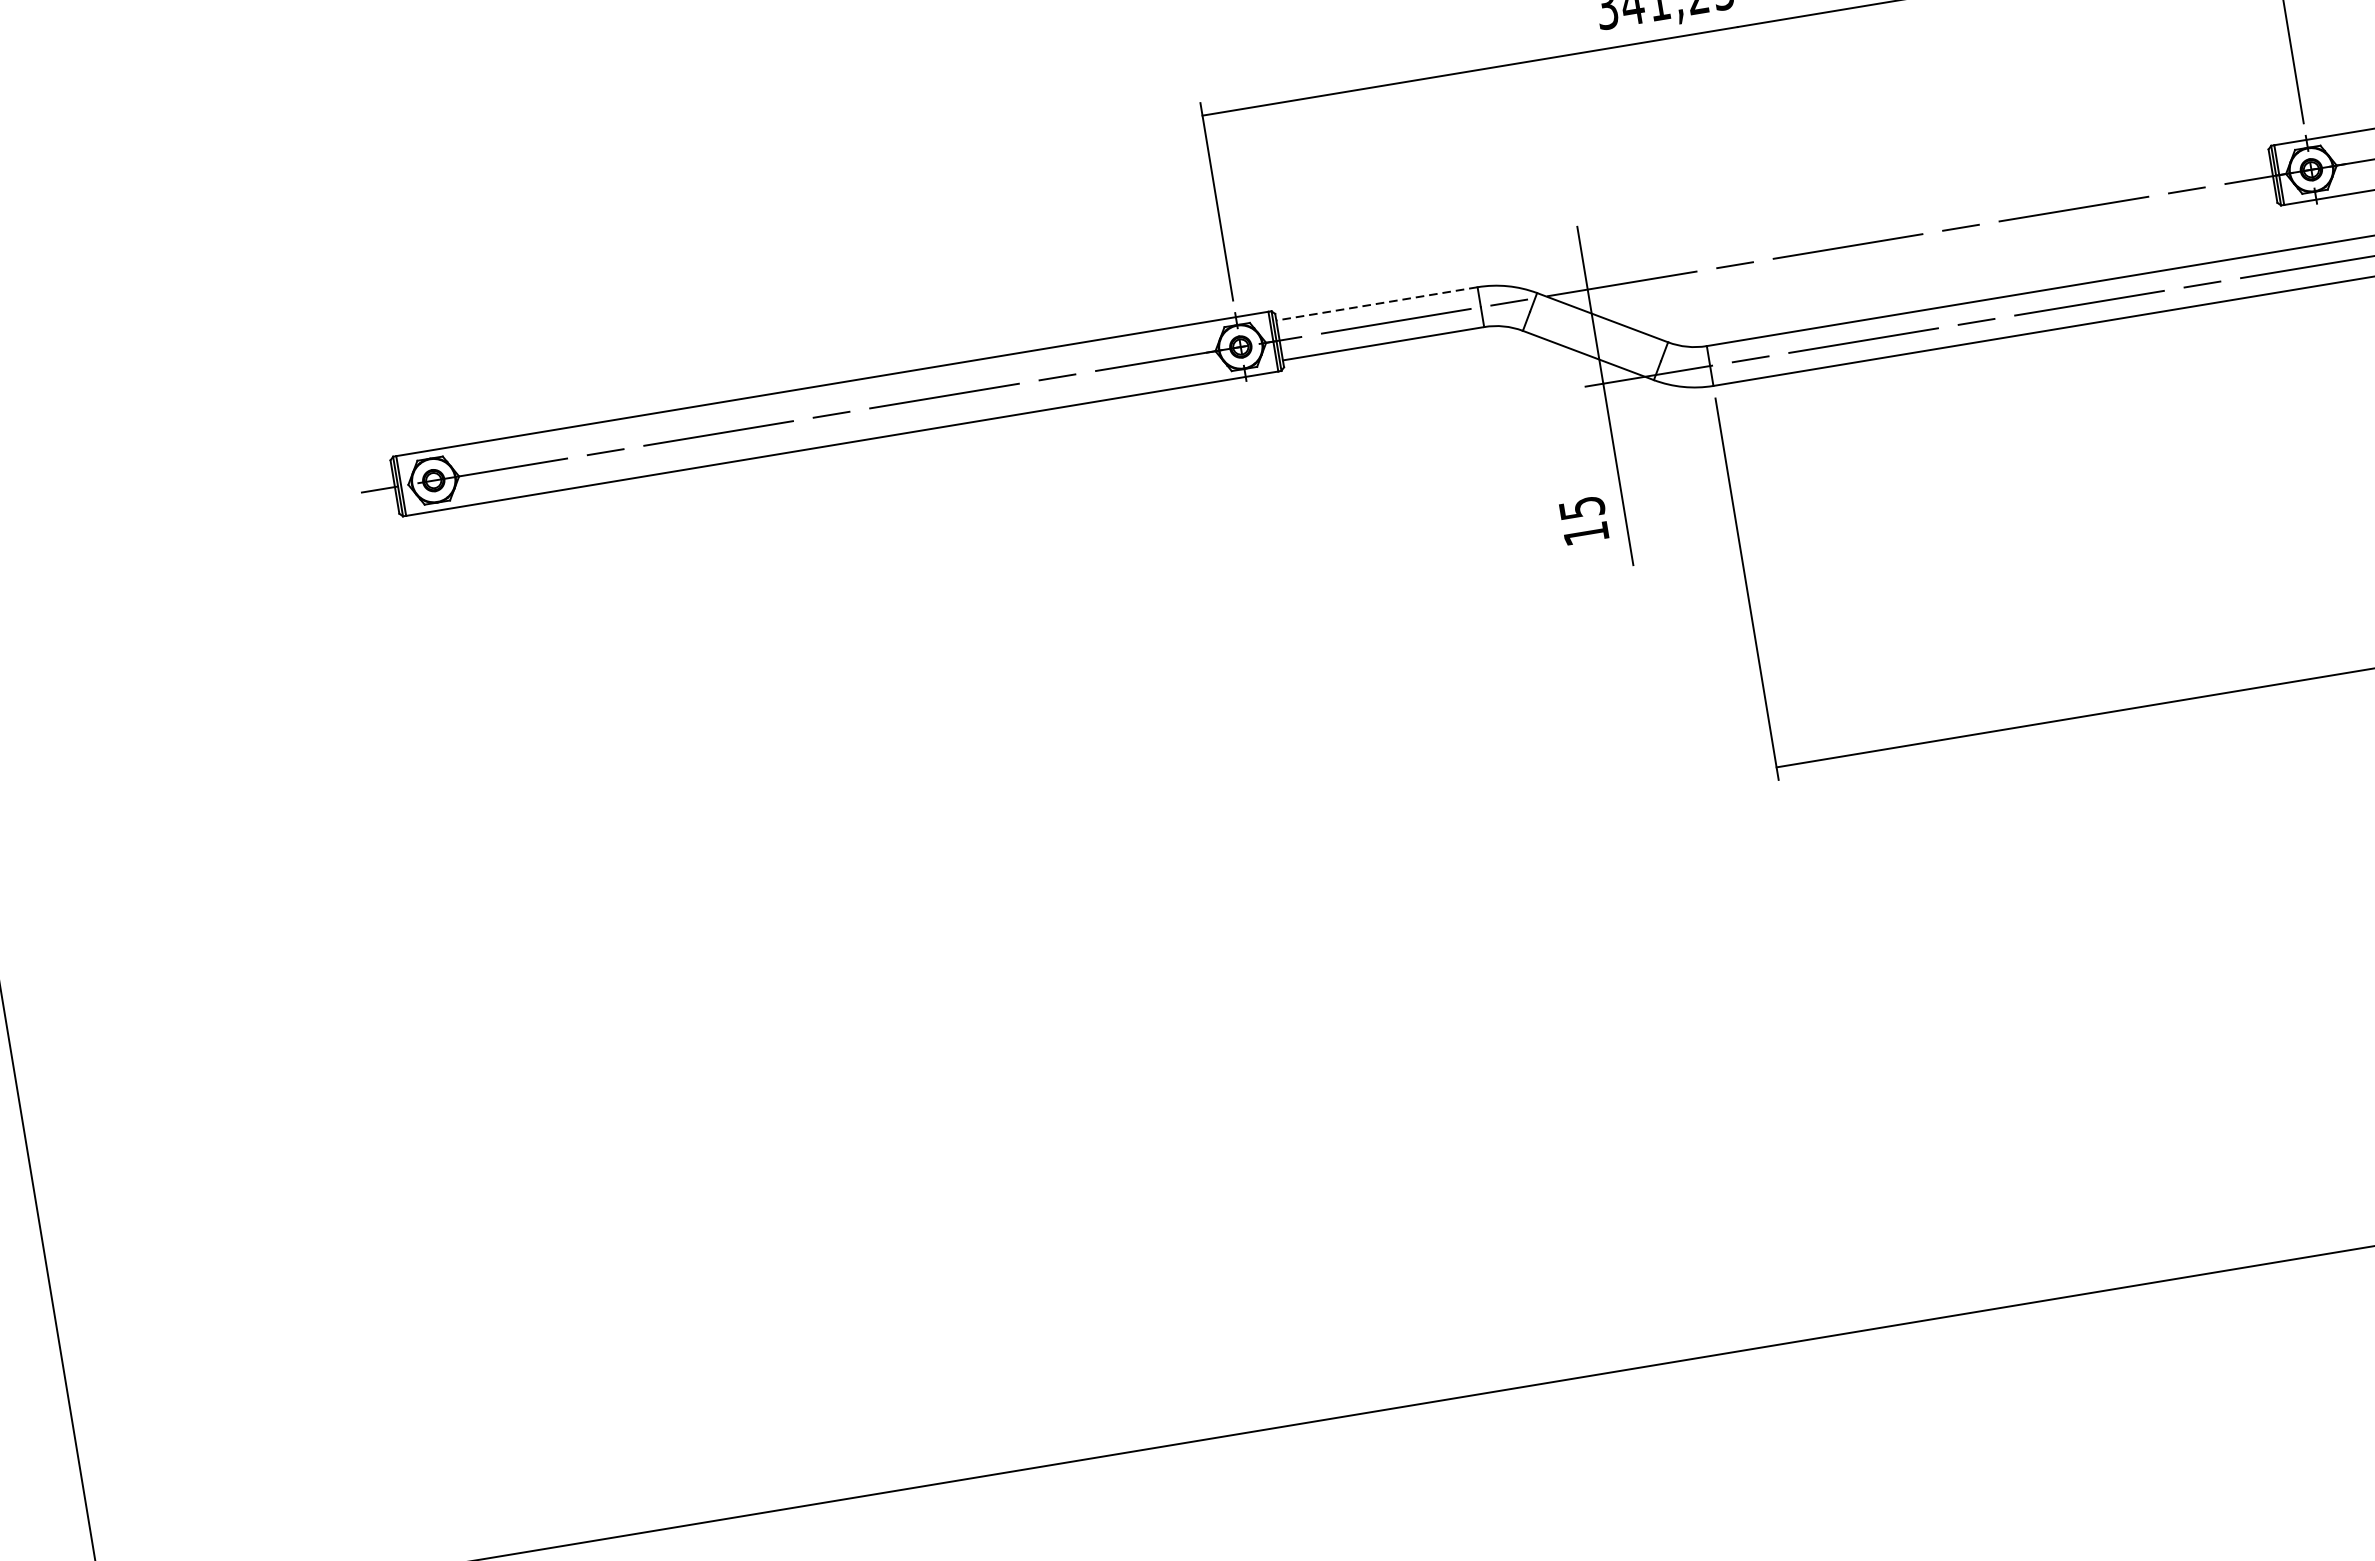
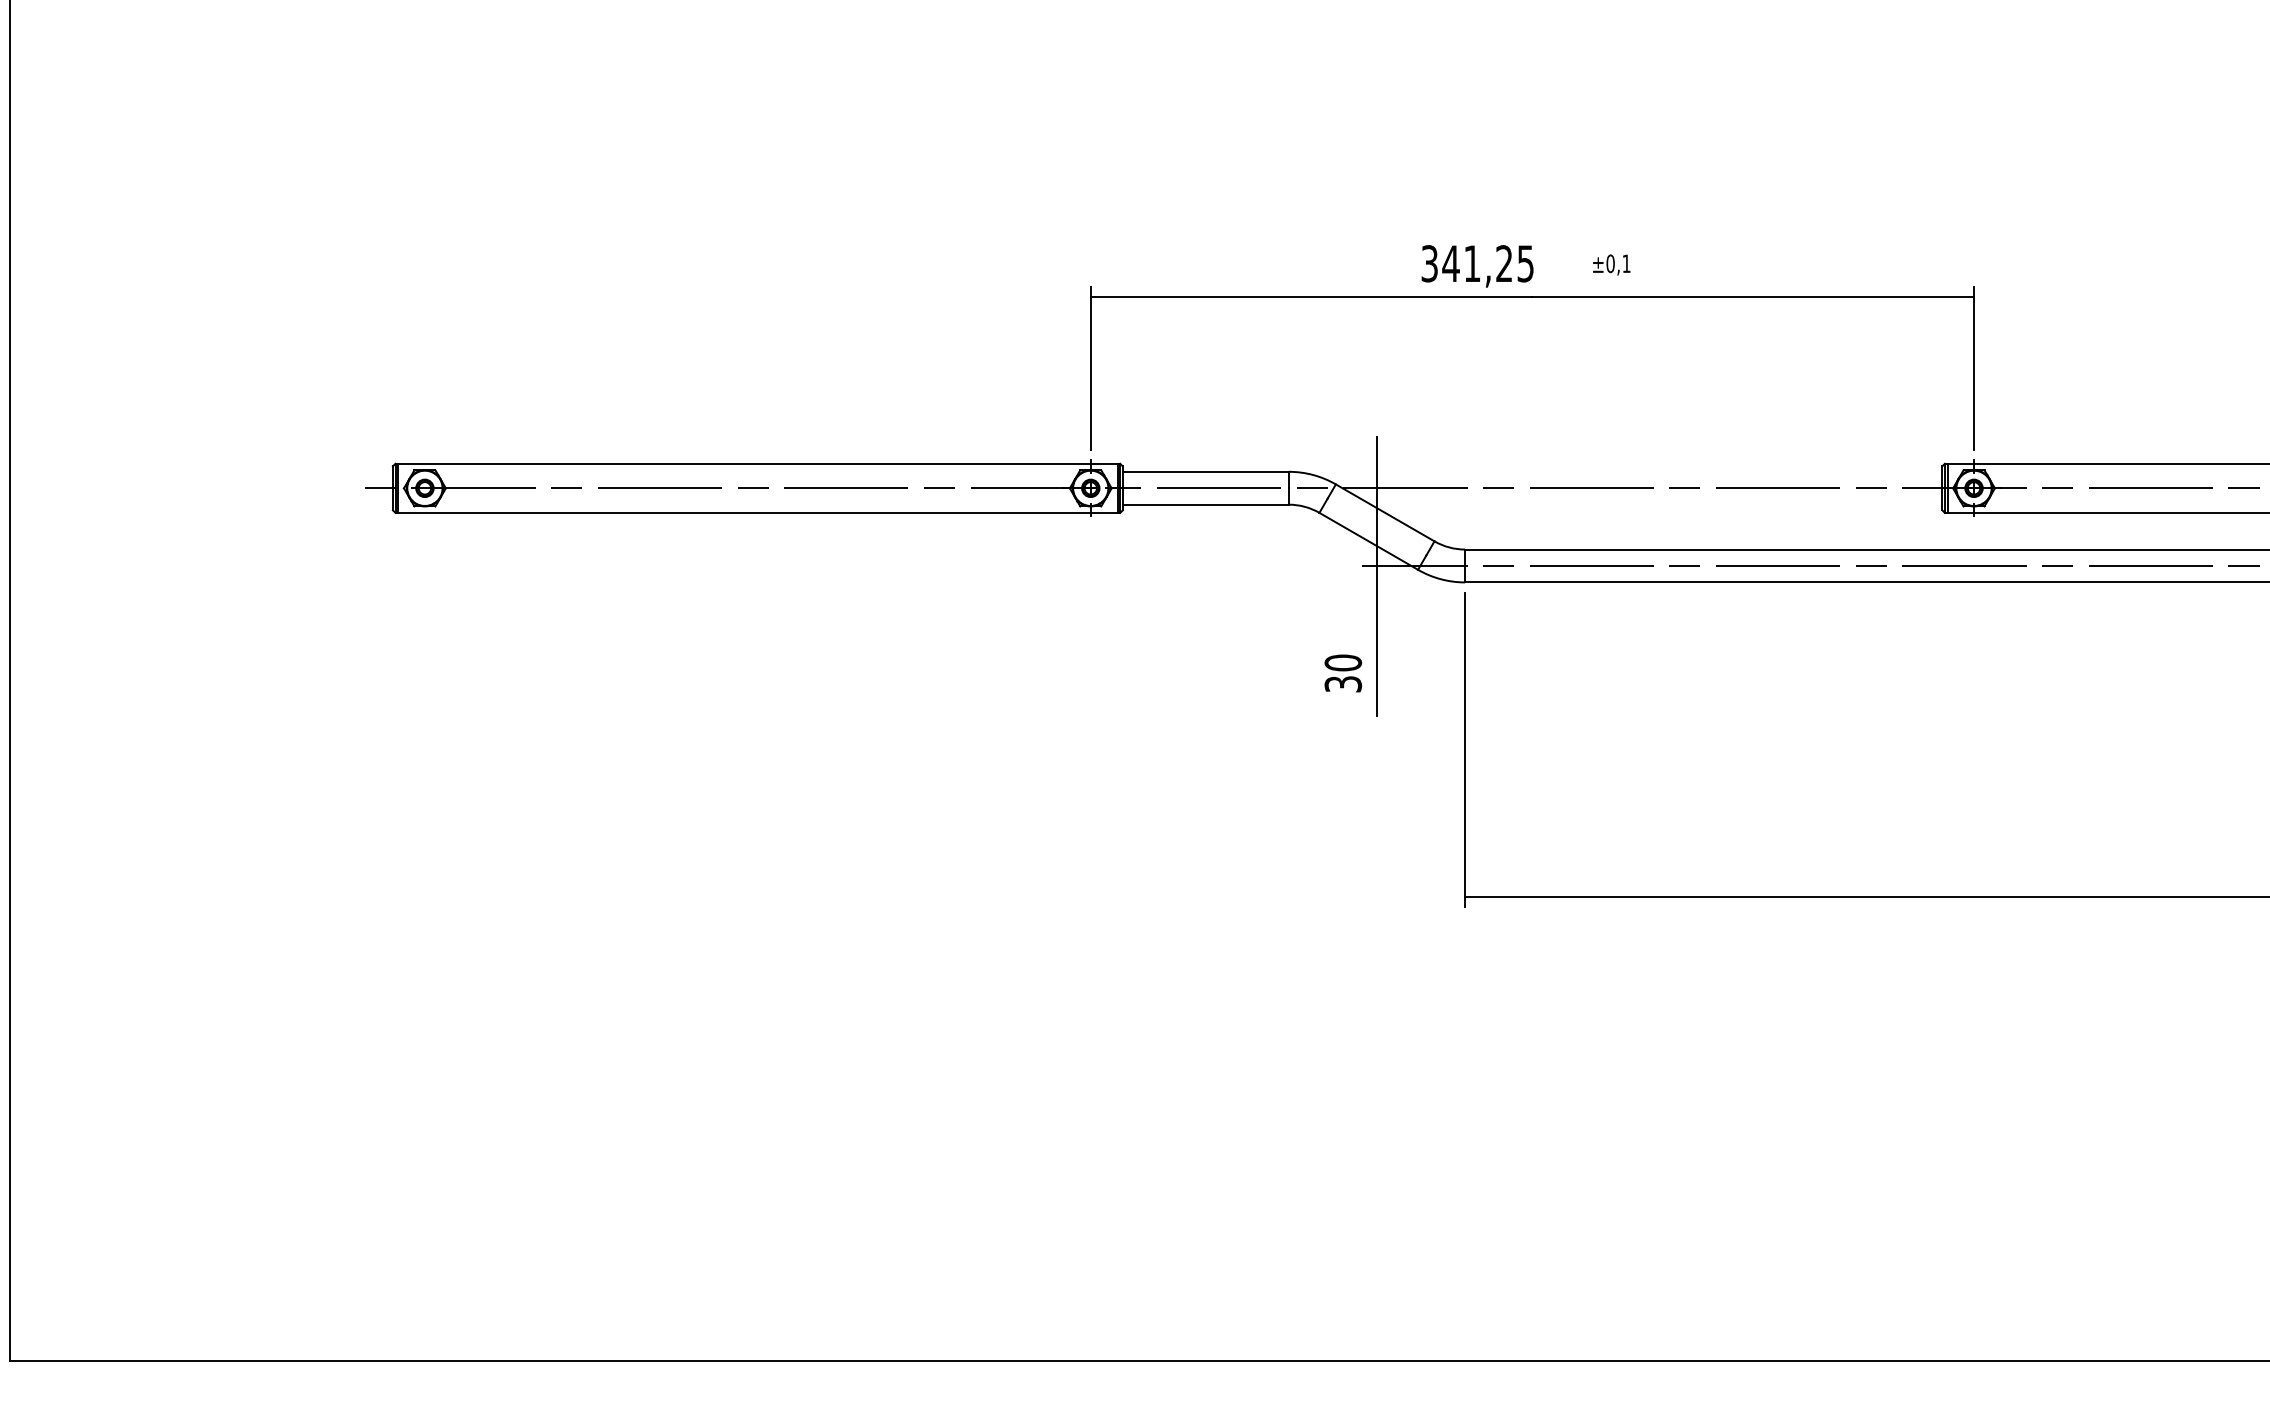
line: (1376, 303) -> (1205, 471), dashed -> solid
text: (1584, 520) -> (1343, 673), 15 -> 30

